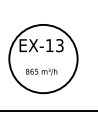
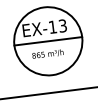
line: (43, 59) -> (48, 41), added

